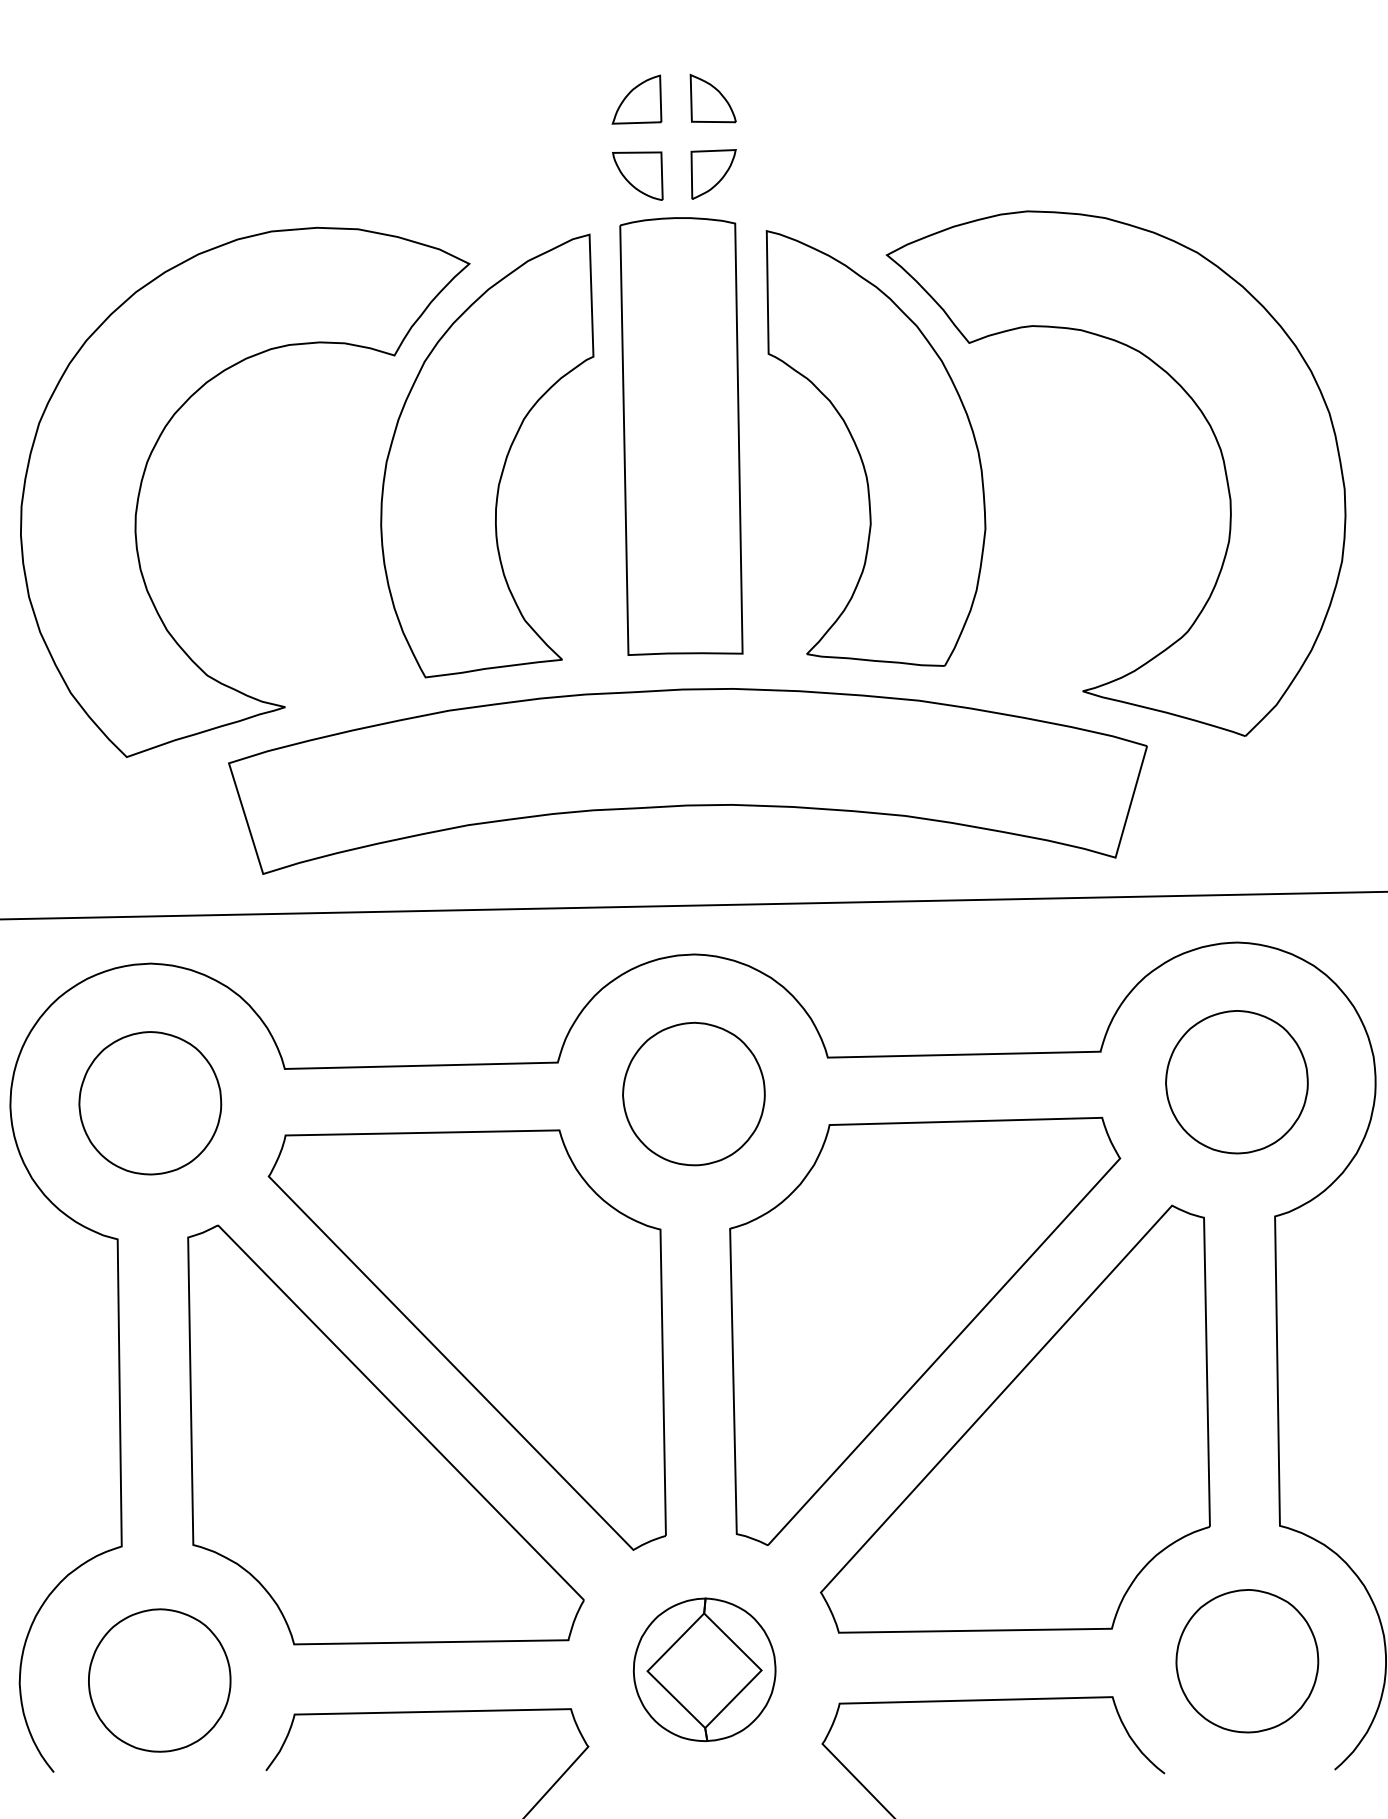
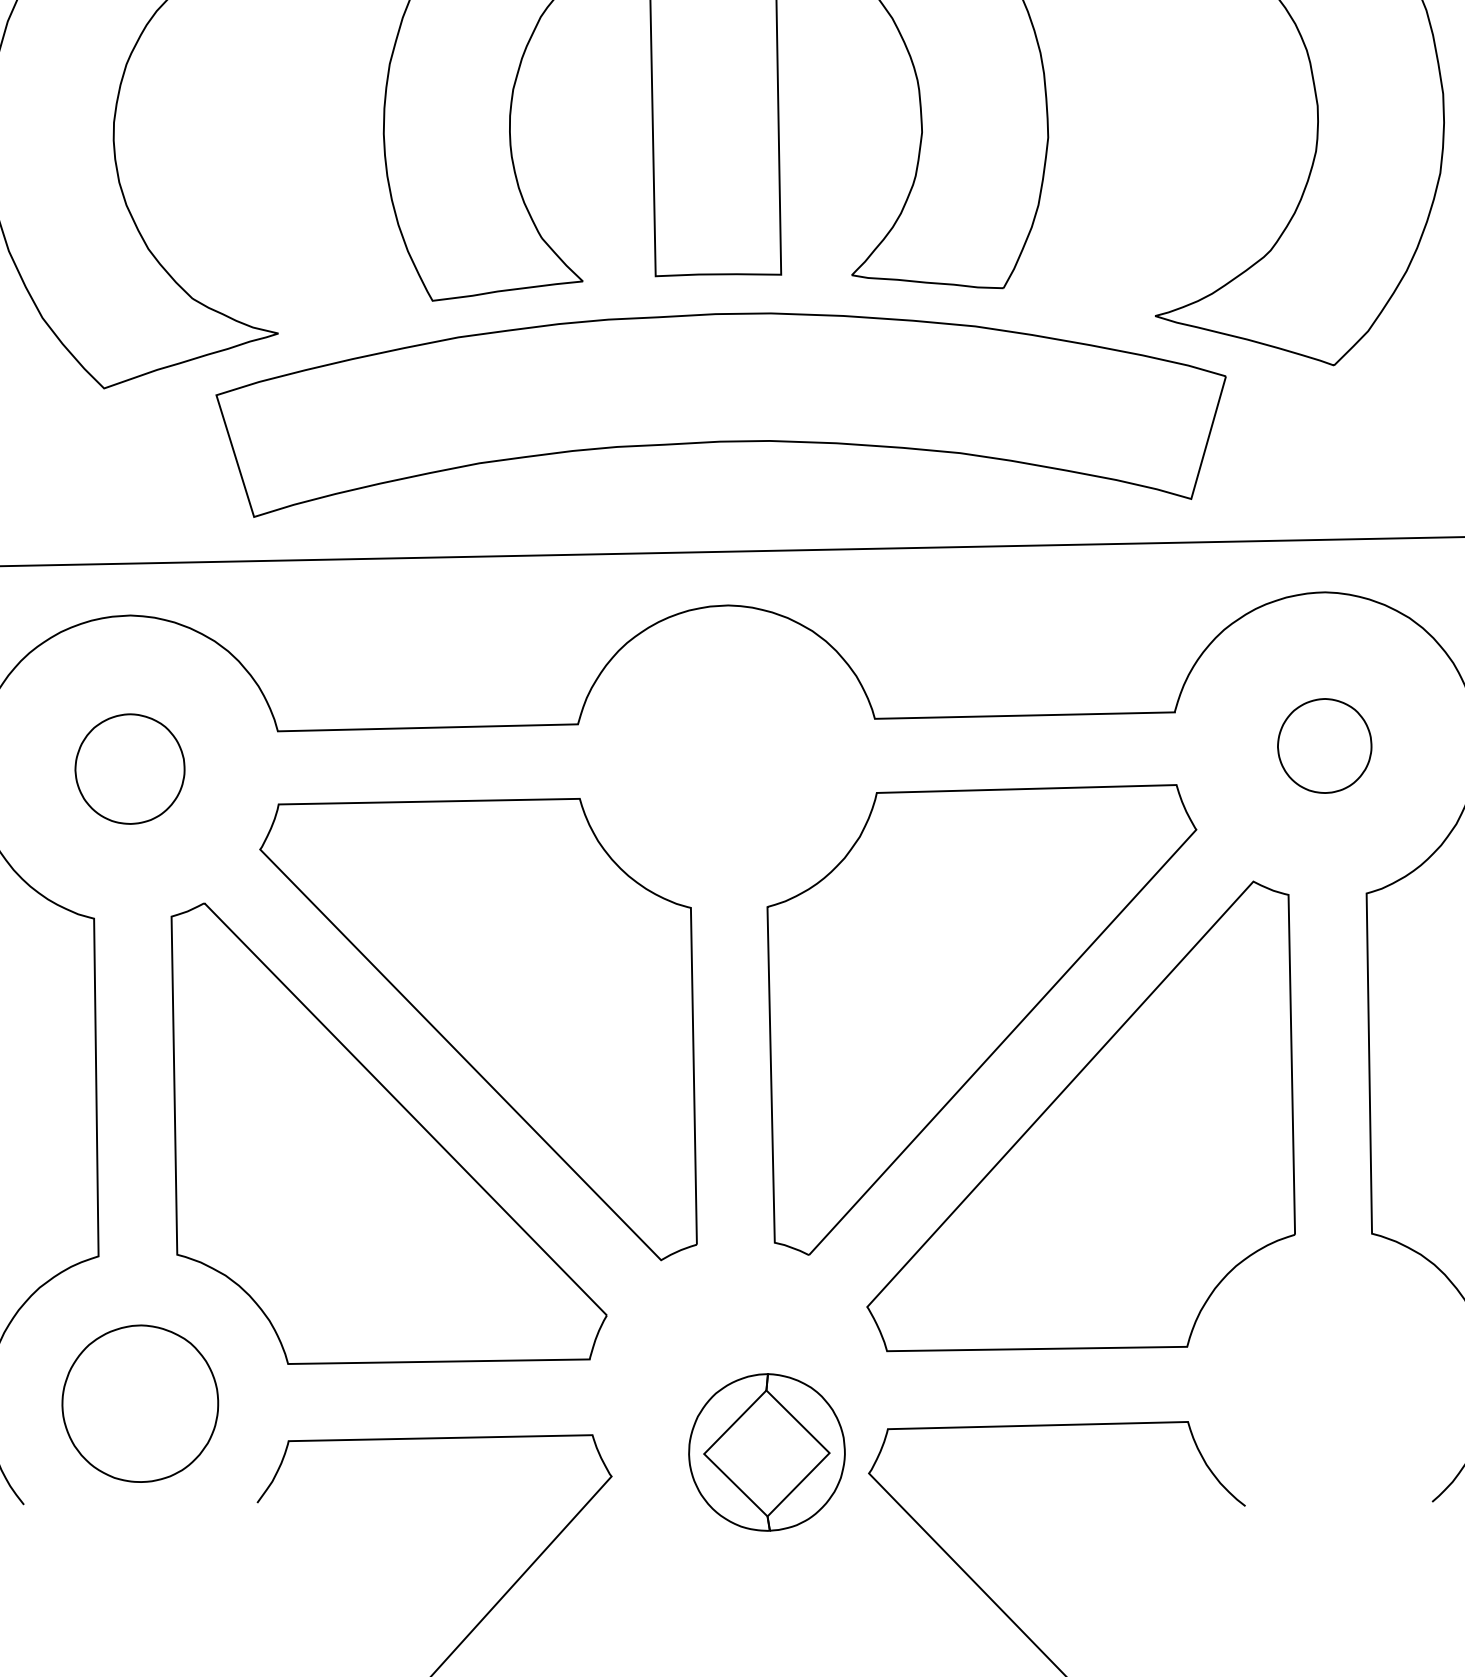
part: (1236, 1082) -> (1324, 746), size x0.6
part: (693, 1093) -> (727, 758), removed
part: (150, 1103) -> (130, 769), size x0.7
part: (1247, 1661) -> (1336, 1382), removed
part: (704, 1669) -> (766, 1452), moved

